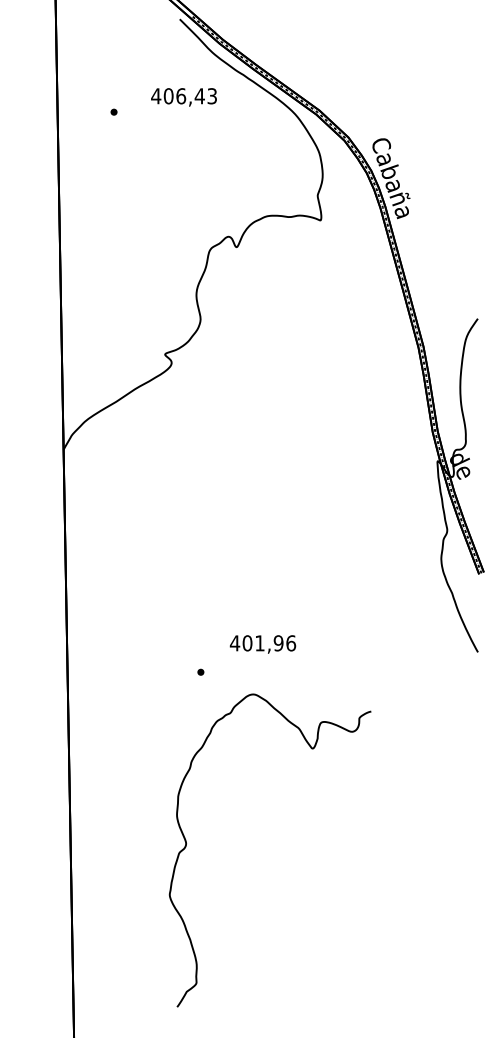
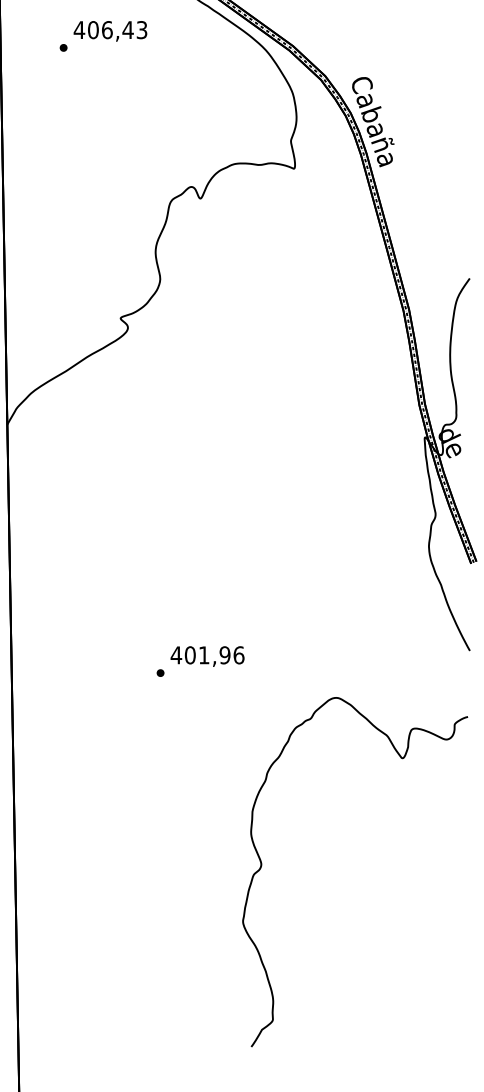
text: (183, 97) -> (109, 31), moved
text: (262, 644) -> (207, 656), moved
curve: (186, 847) -> (261, 868), moved

